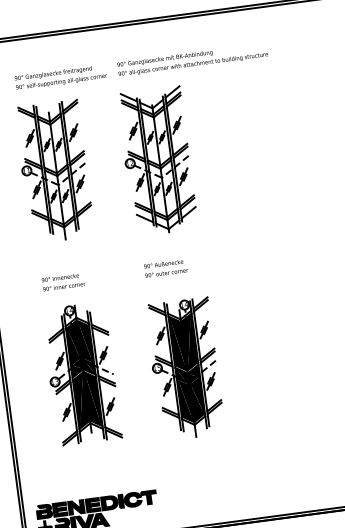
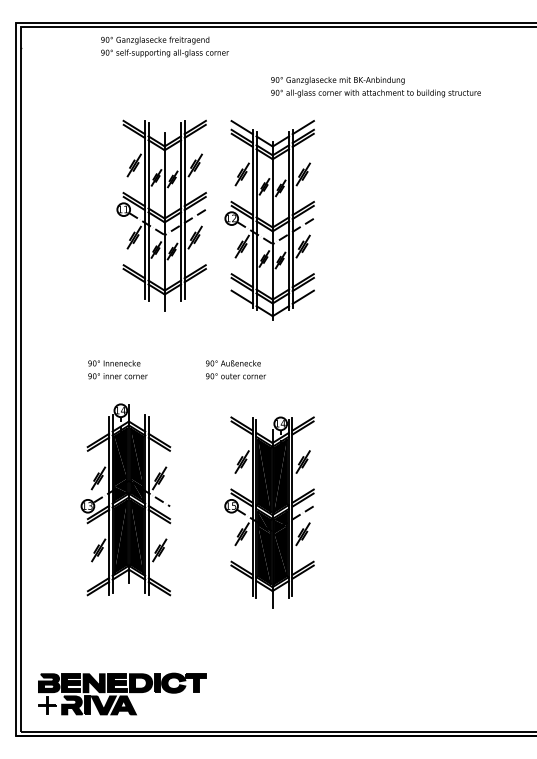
text: (192, 59) -> (375, 86), moved
text: (60, 77) -> (164, 46), moved
part: (54, 171) -> (161, 215), moved
text: (165, 268) -> (235, 369), moved

